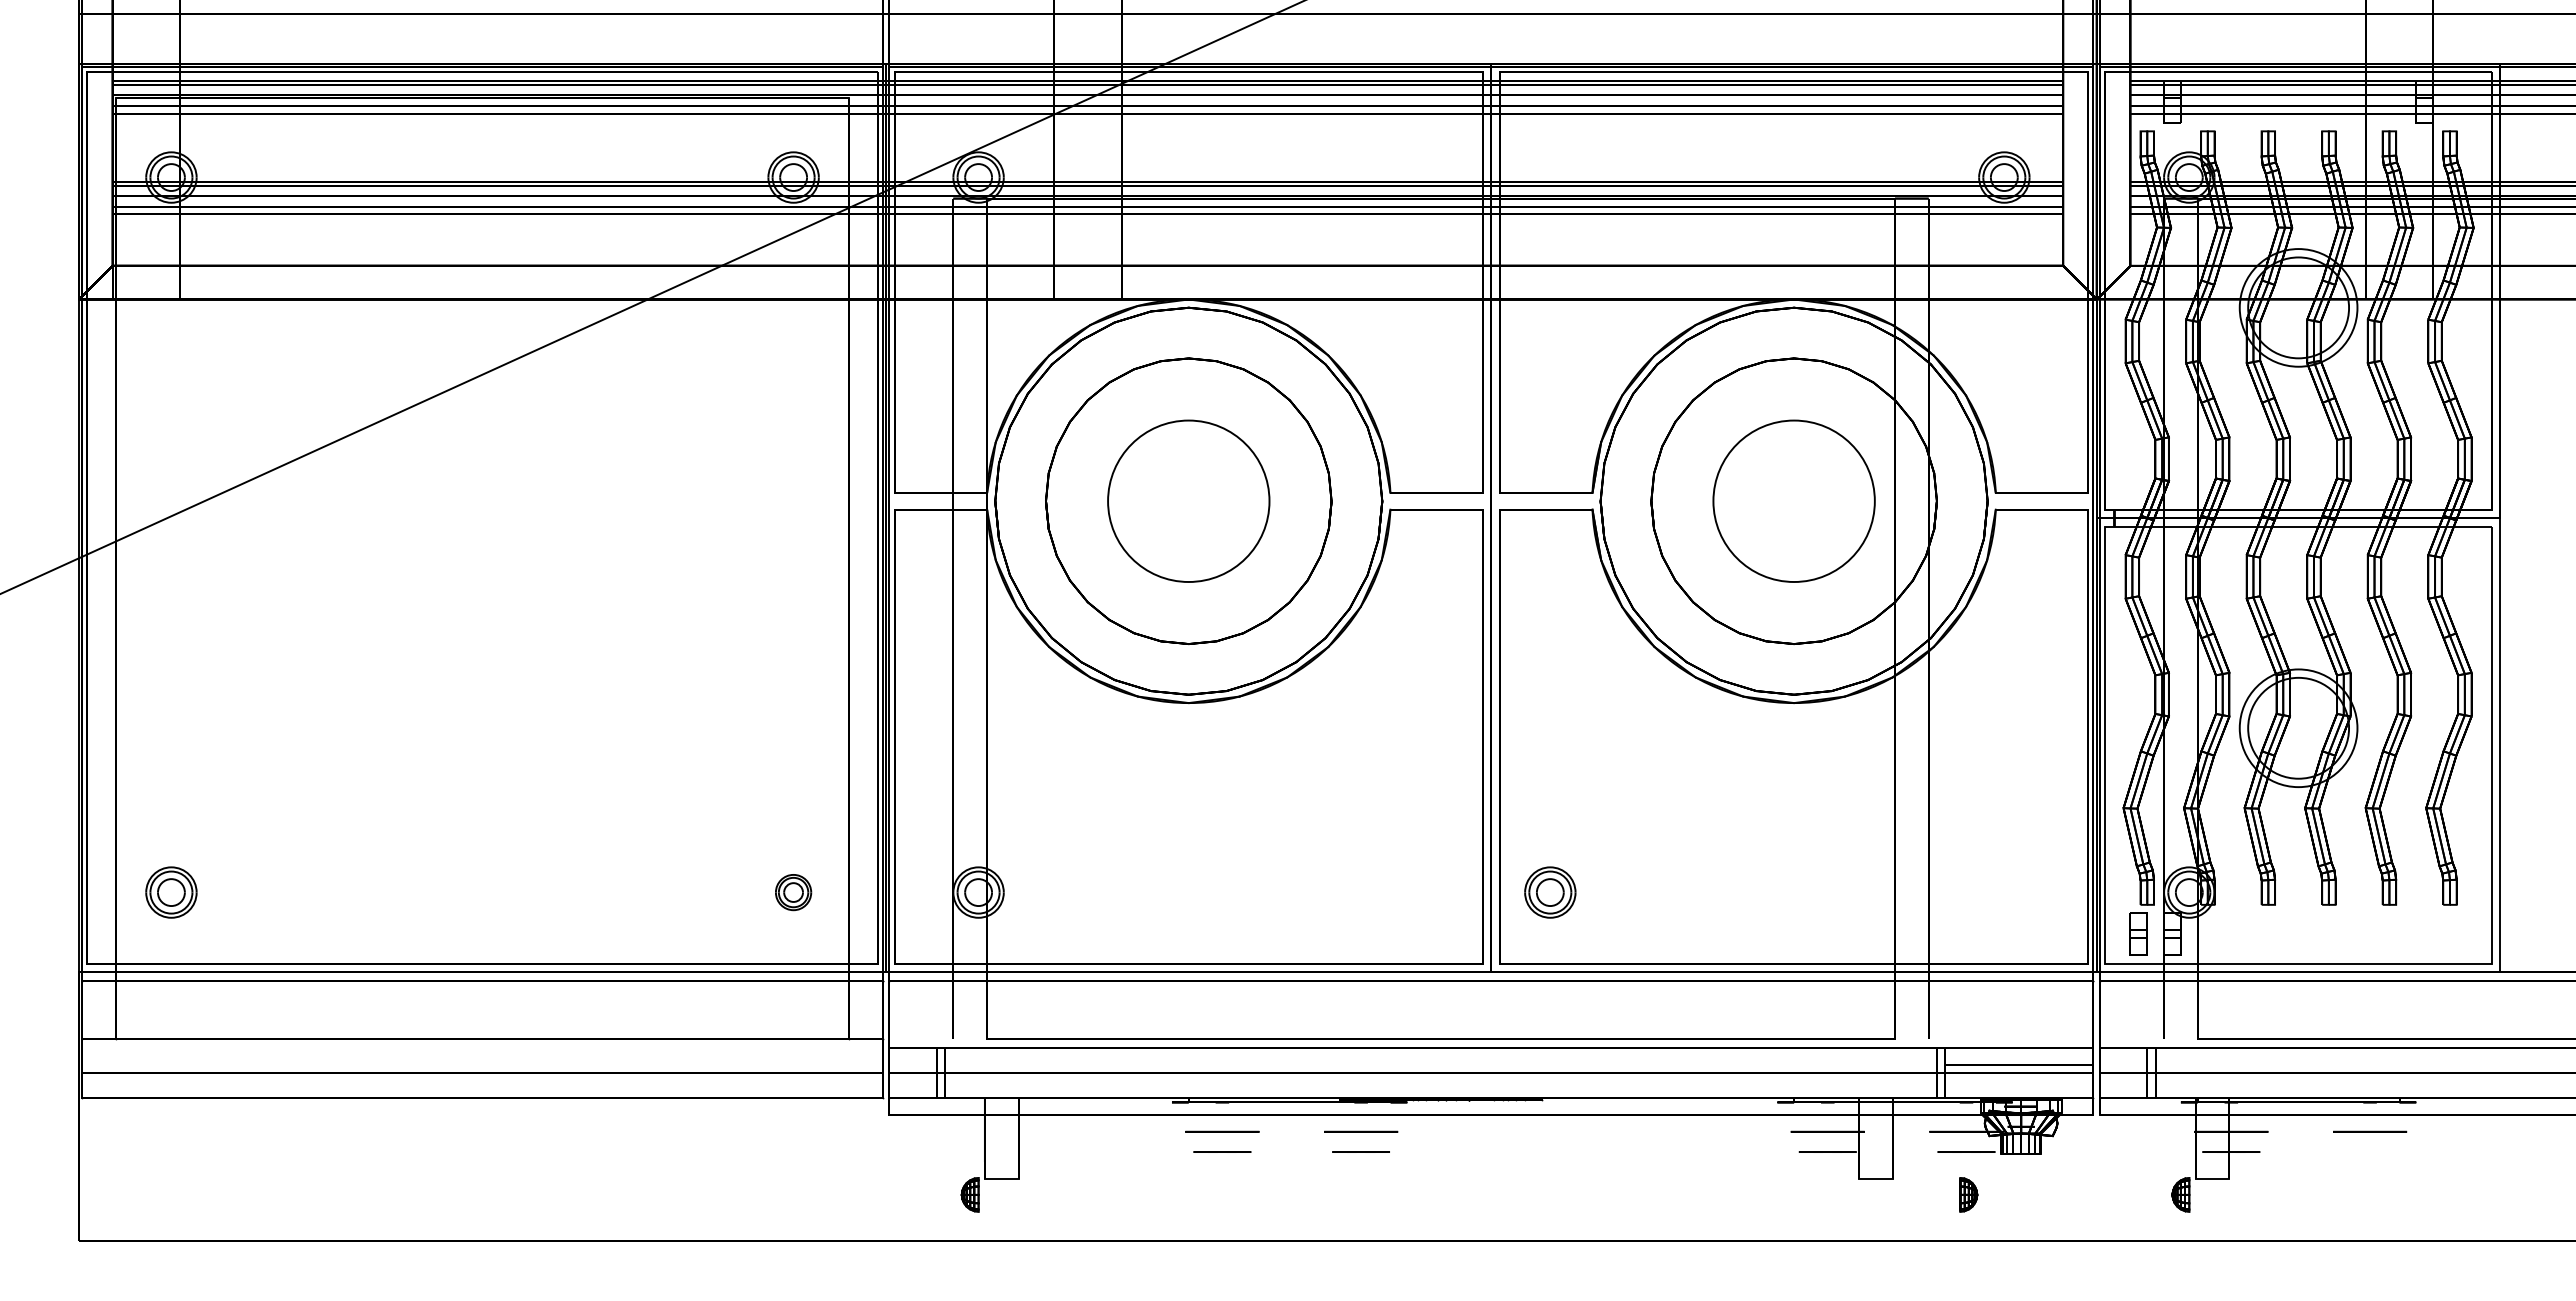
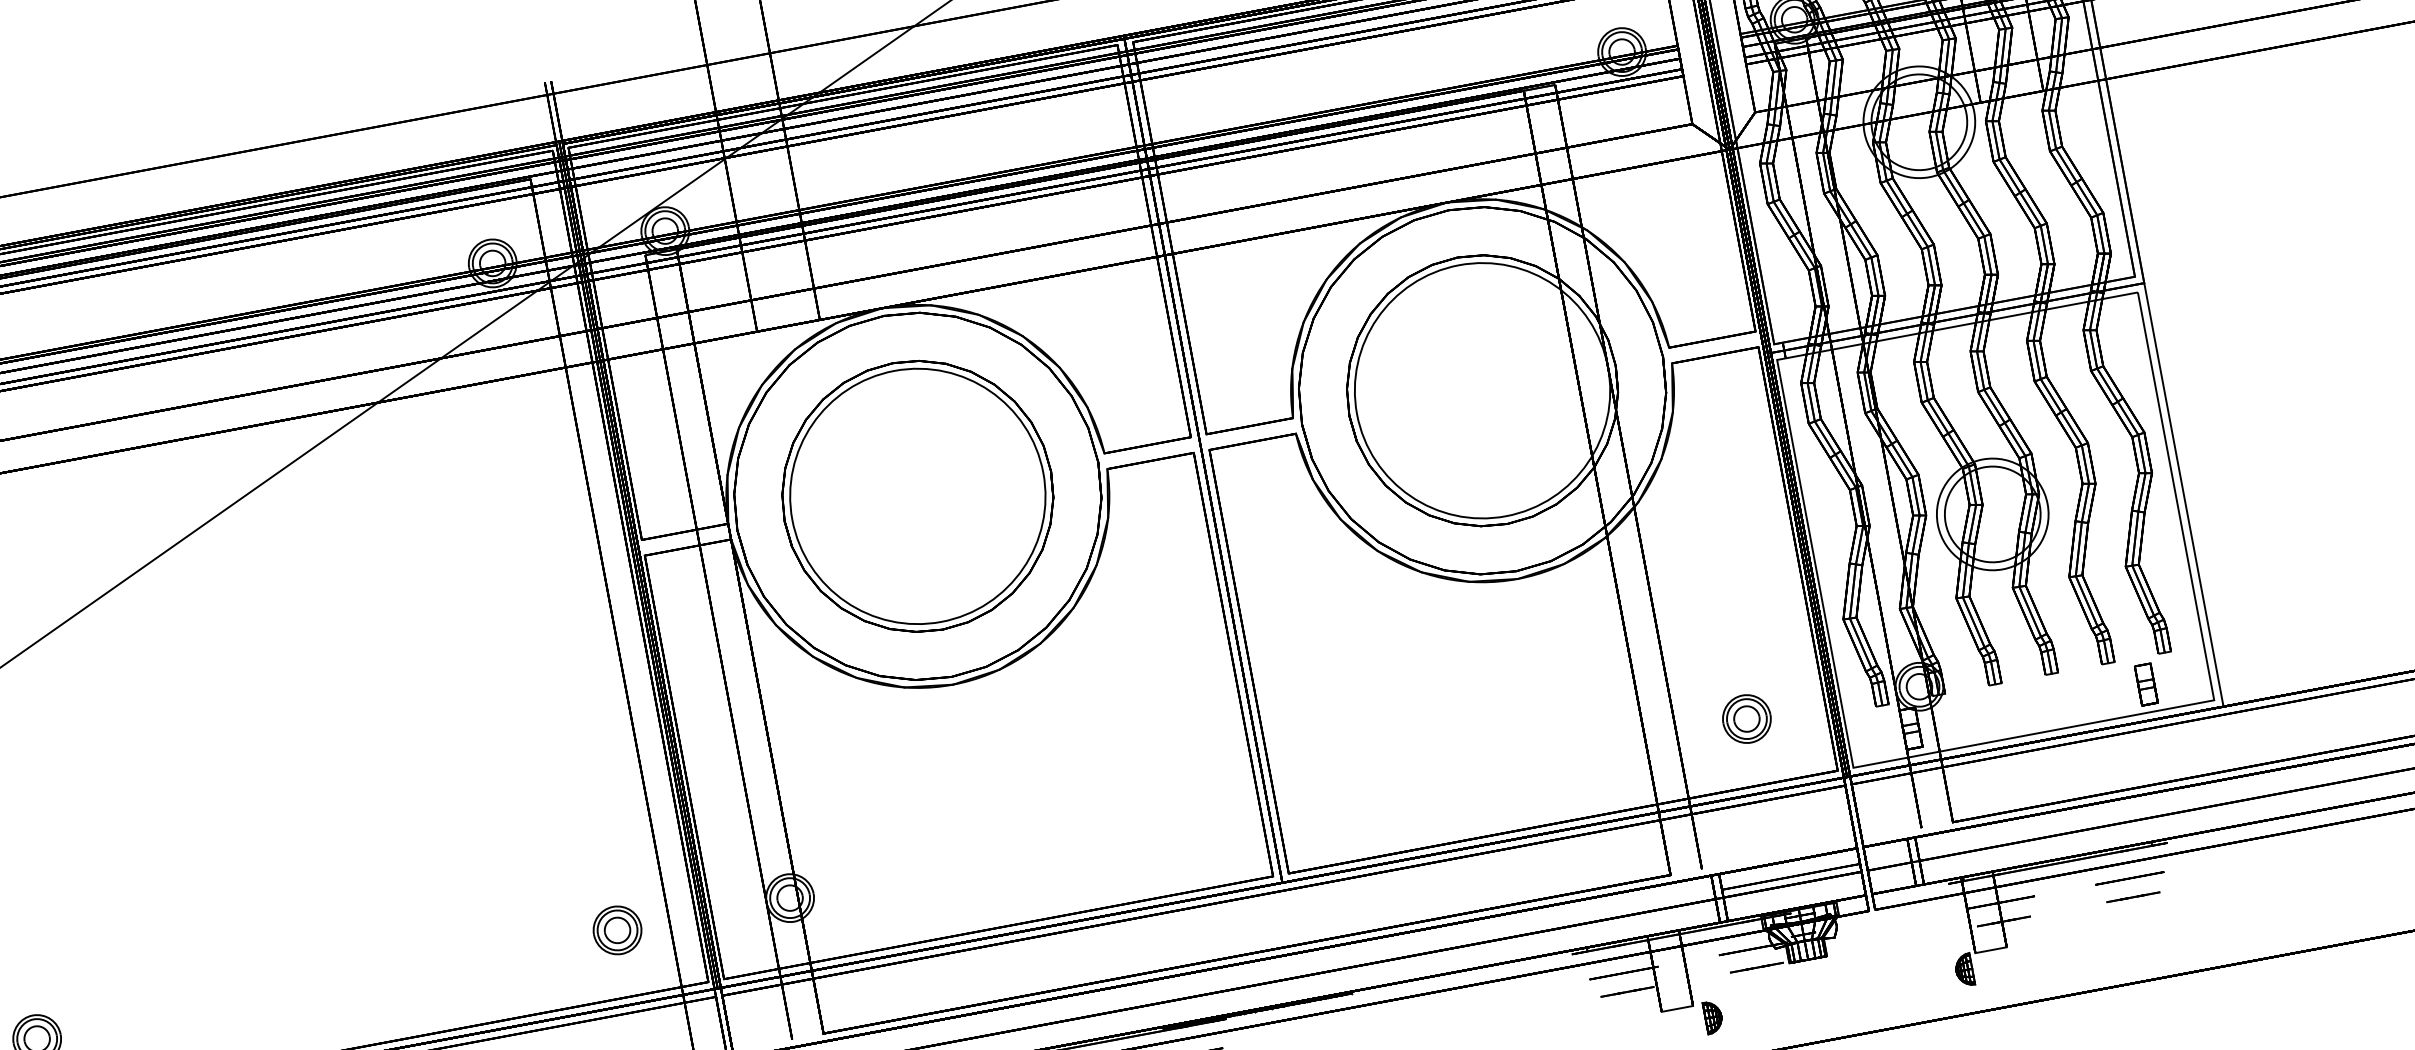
circle: (1188, 500) -> (917, 495), size x1.67
circle: (1793, 500) -> (1481, 390), size x1.67
part: (793, 892) -> (617, 930), size x1.43
part: (1550, 892) -> (1747, 718), moved
part: (2138, 933) -> (2145, 683), moved
line: (2369, 1151) -> (2132, 896), added
part: (1968, 1194) -> (1713, 1016), moved

